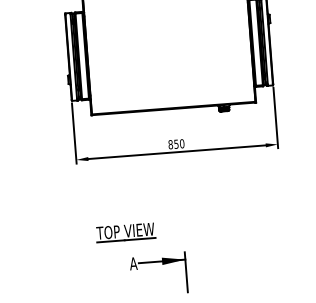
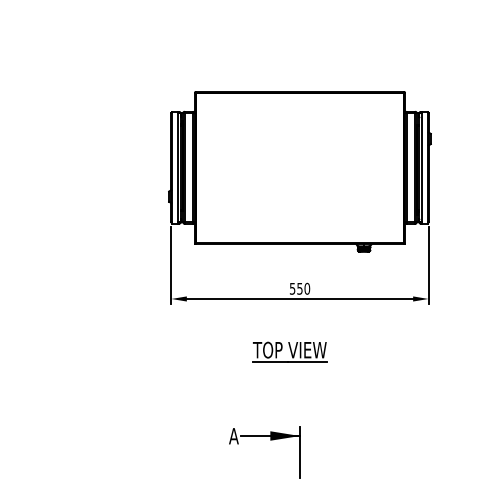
text: (170, 144) -> (292, 288), 850 -> 550
part: (125, 232) -> (289, 351), moved

